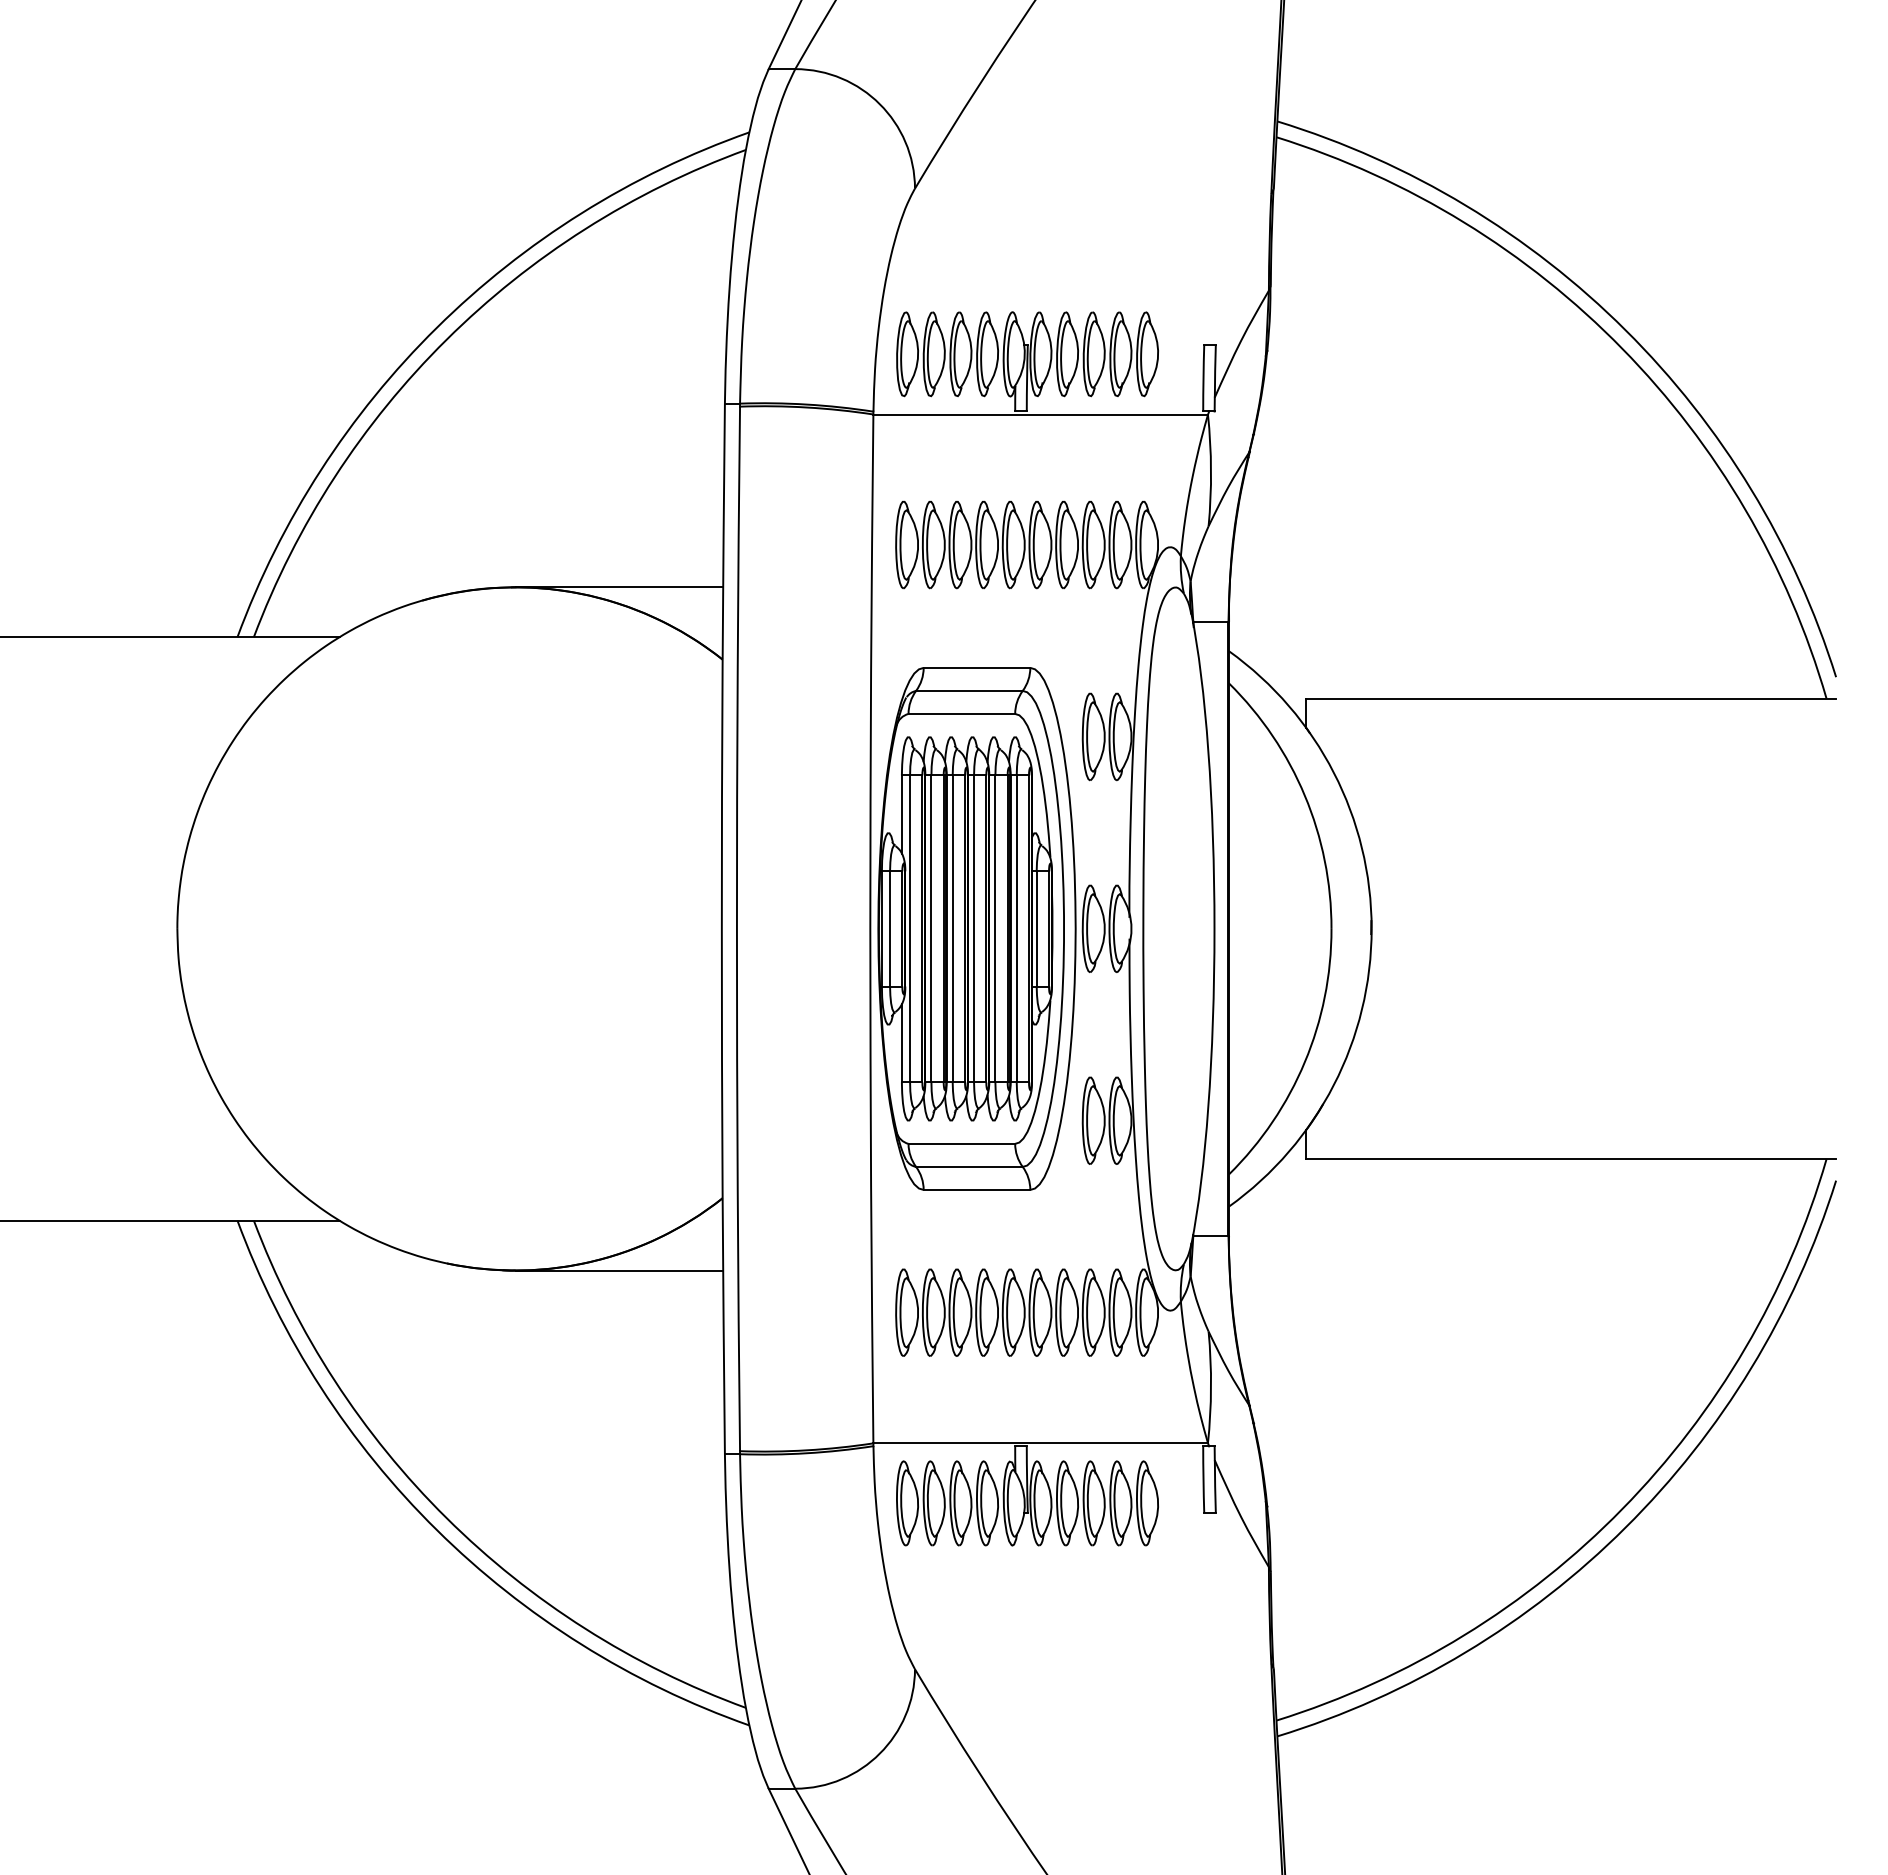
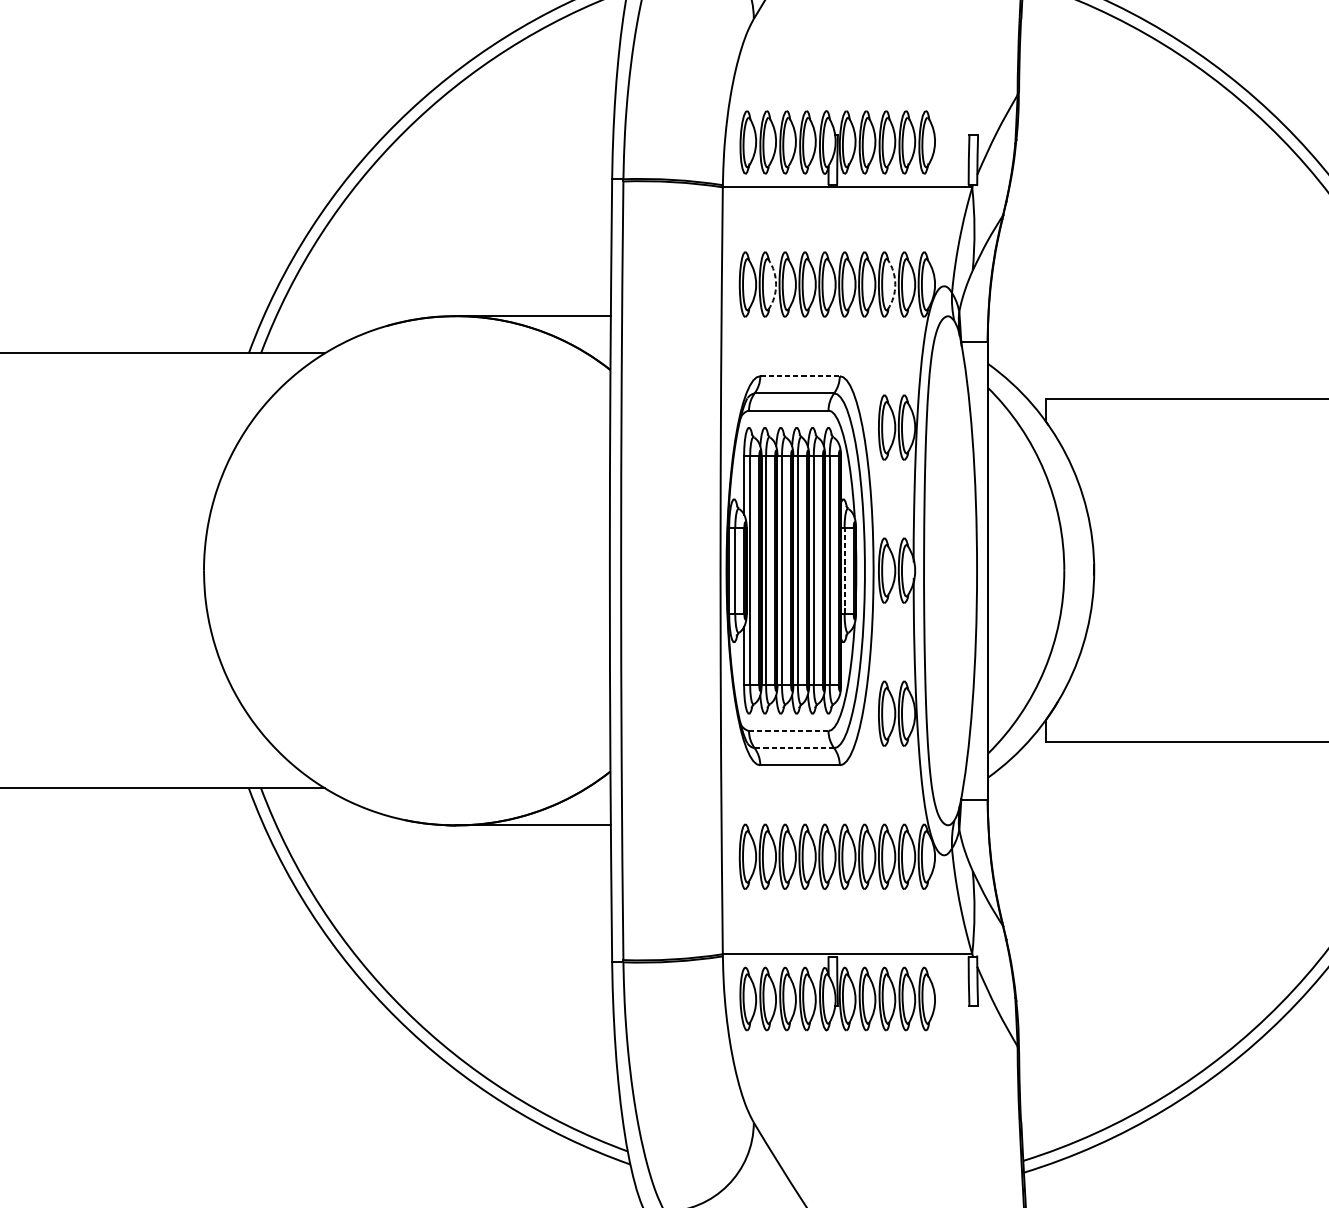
arc: (944, 545) -> (775, 284), solid -> dashed
arc: (1104, 545) -> (895, 284), solid -> dashed
line: (977, 667) -> (800, 375), solid -> dashed
line: (1036, 928) -> (844, 570), solid -> dashed
line: (962, 1143) -> (789, 730), solid -> dashed
line: (968, 1166) -> (793, 747), solid -> dashed

